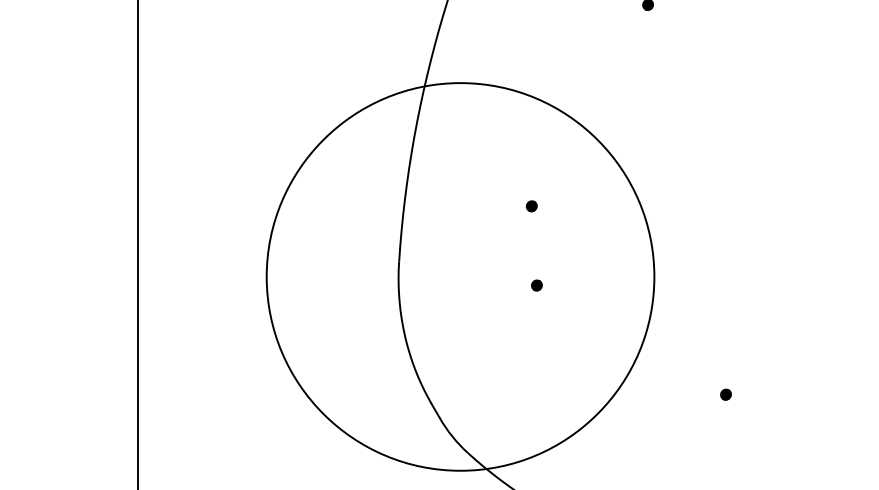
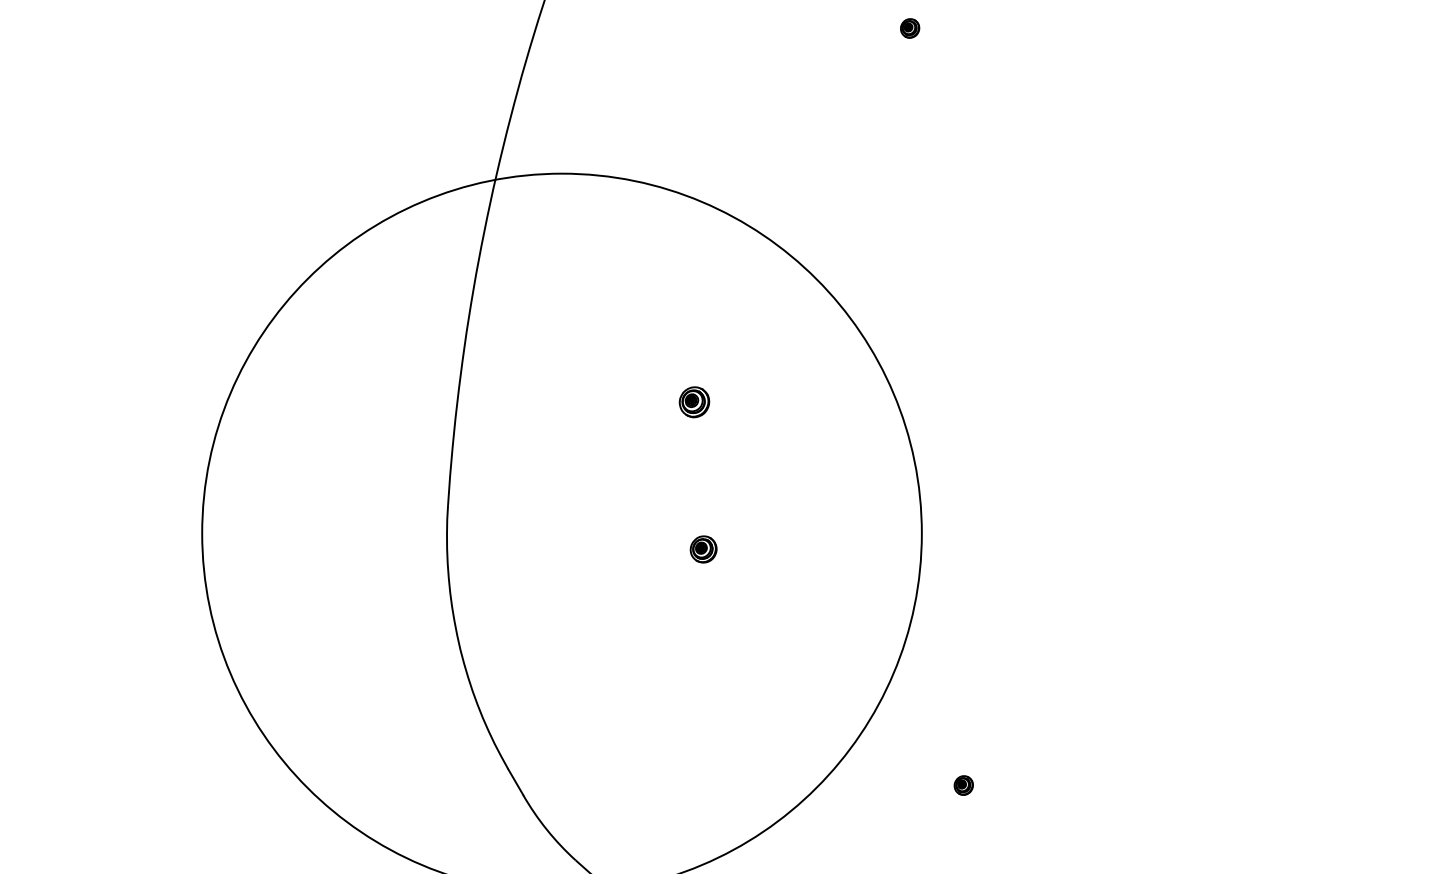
part: (531, 206) -> (693, 402), size x1.6
part: (536, 285) -> (703, 549), size x1.4
part: (725, 394) -> (962, 785), moved

